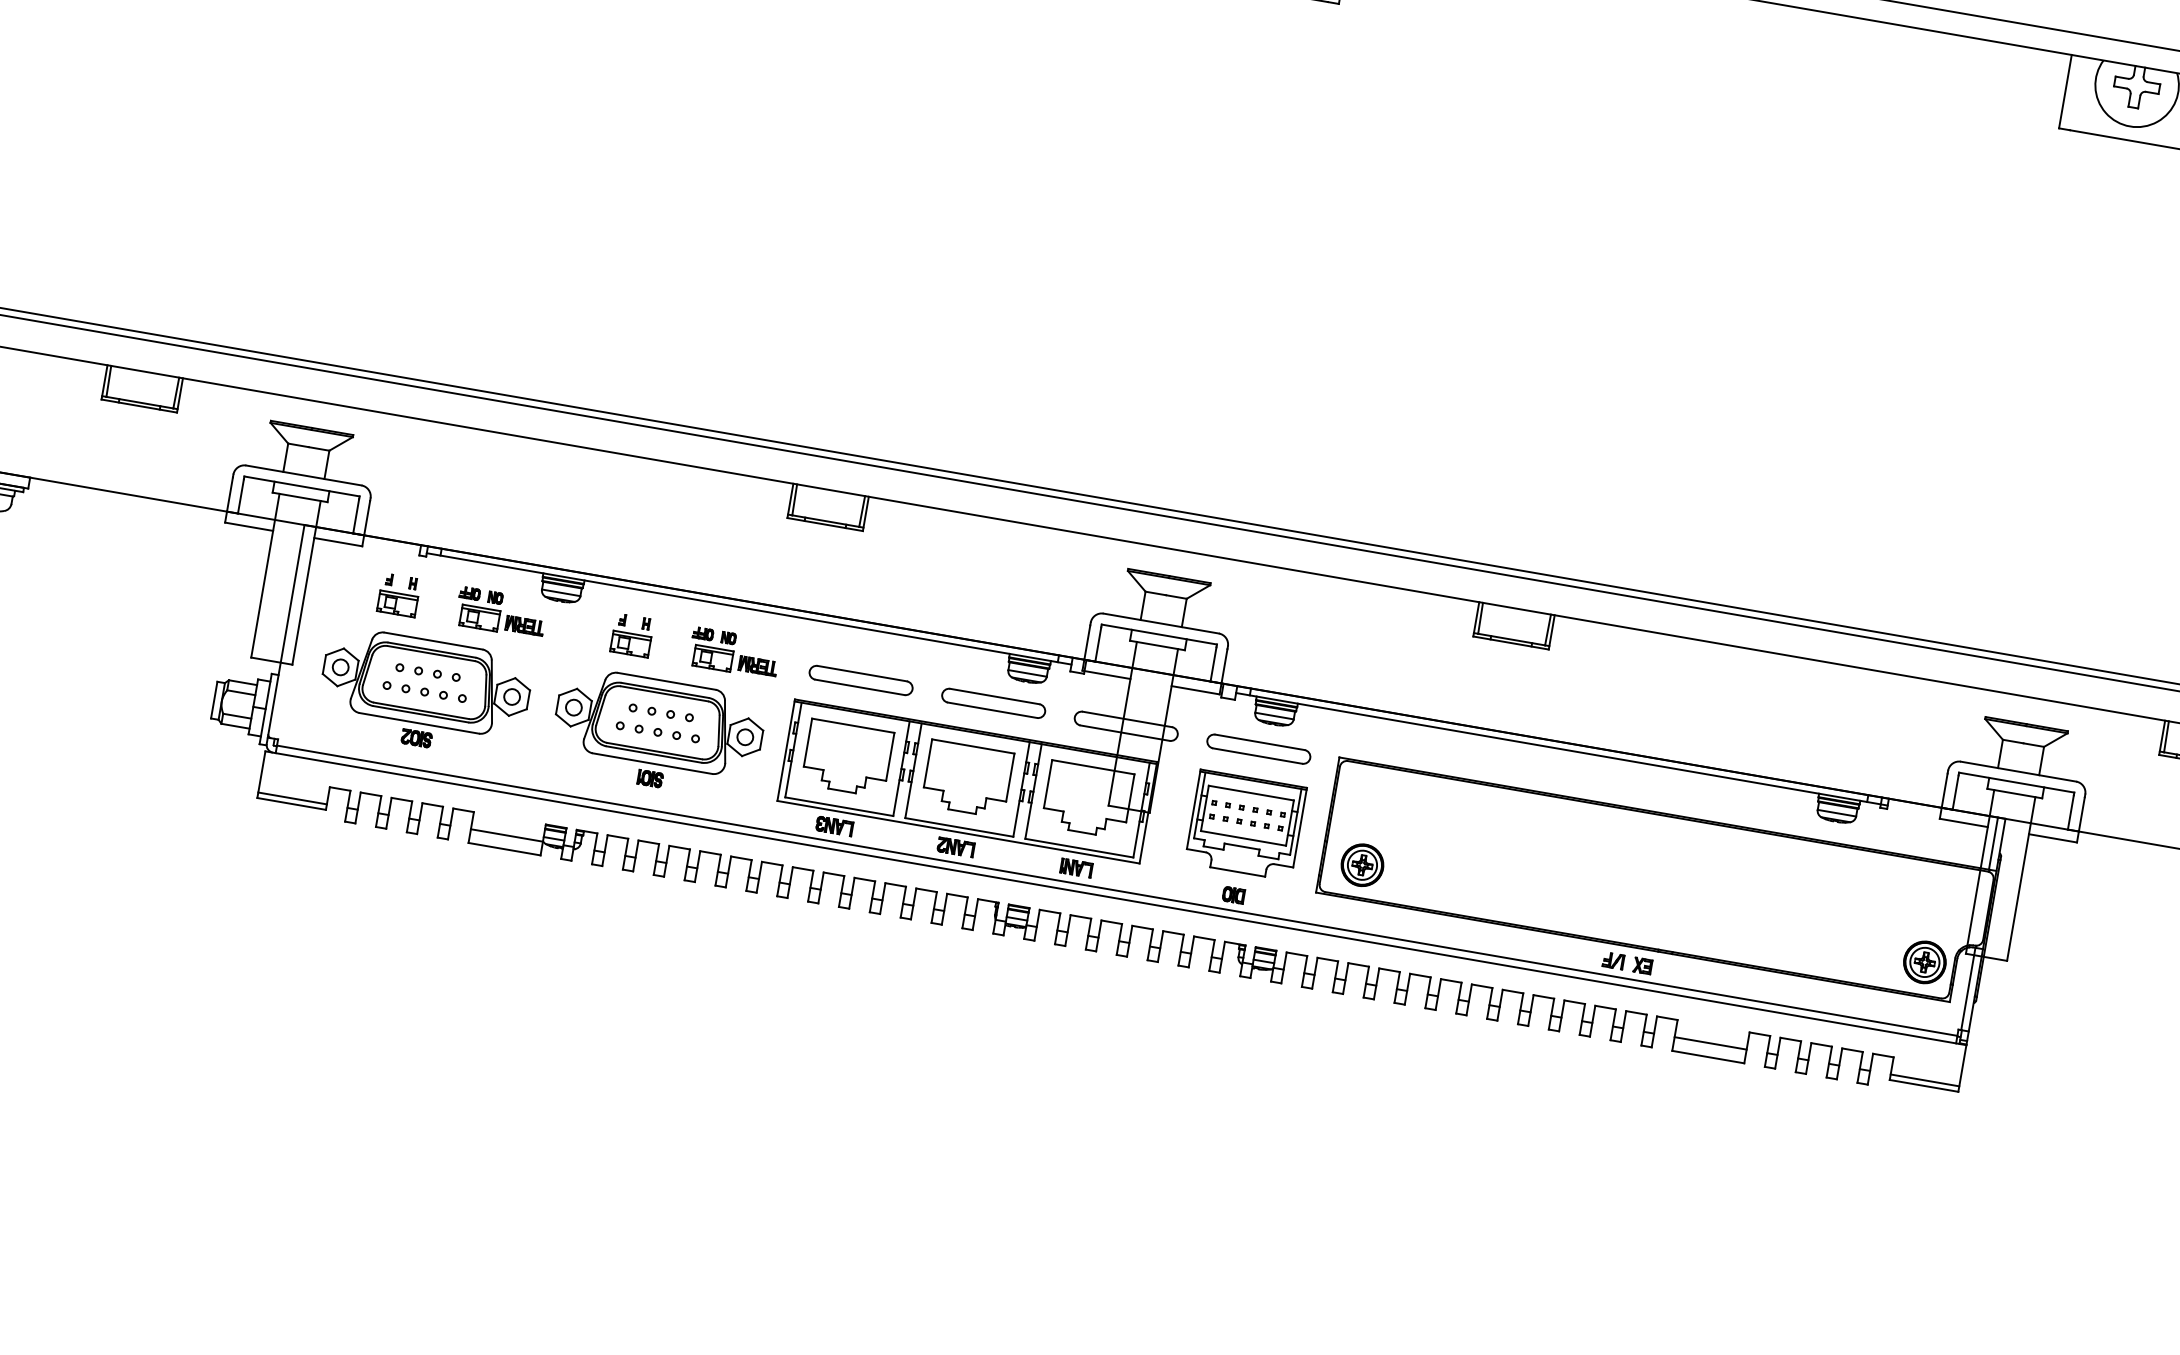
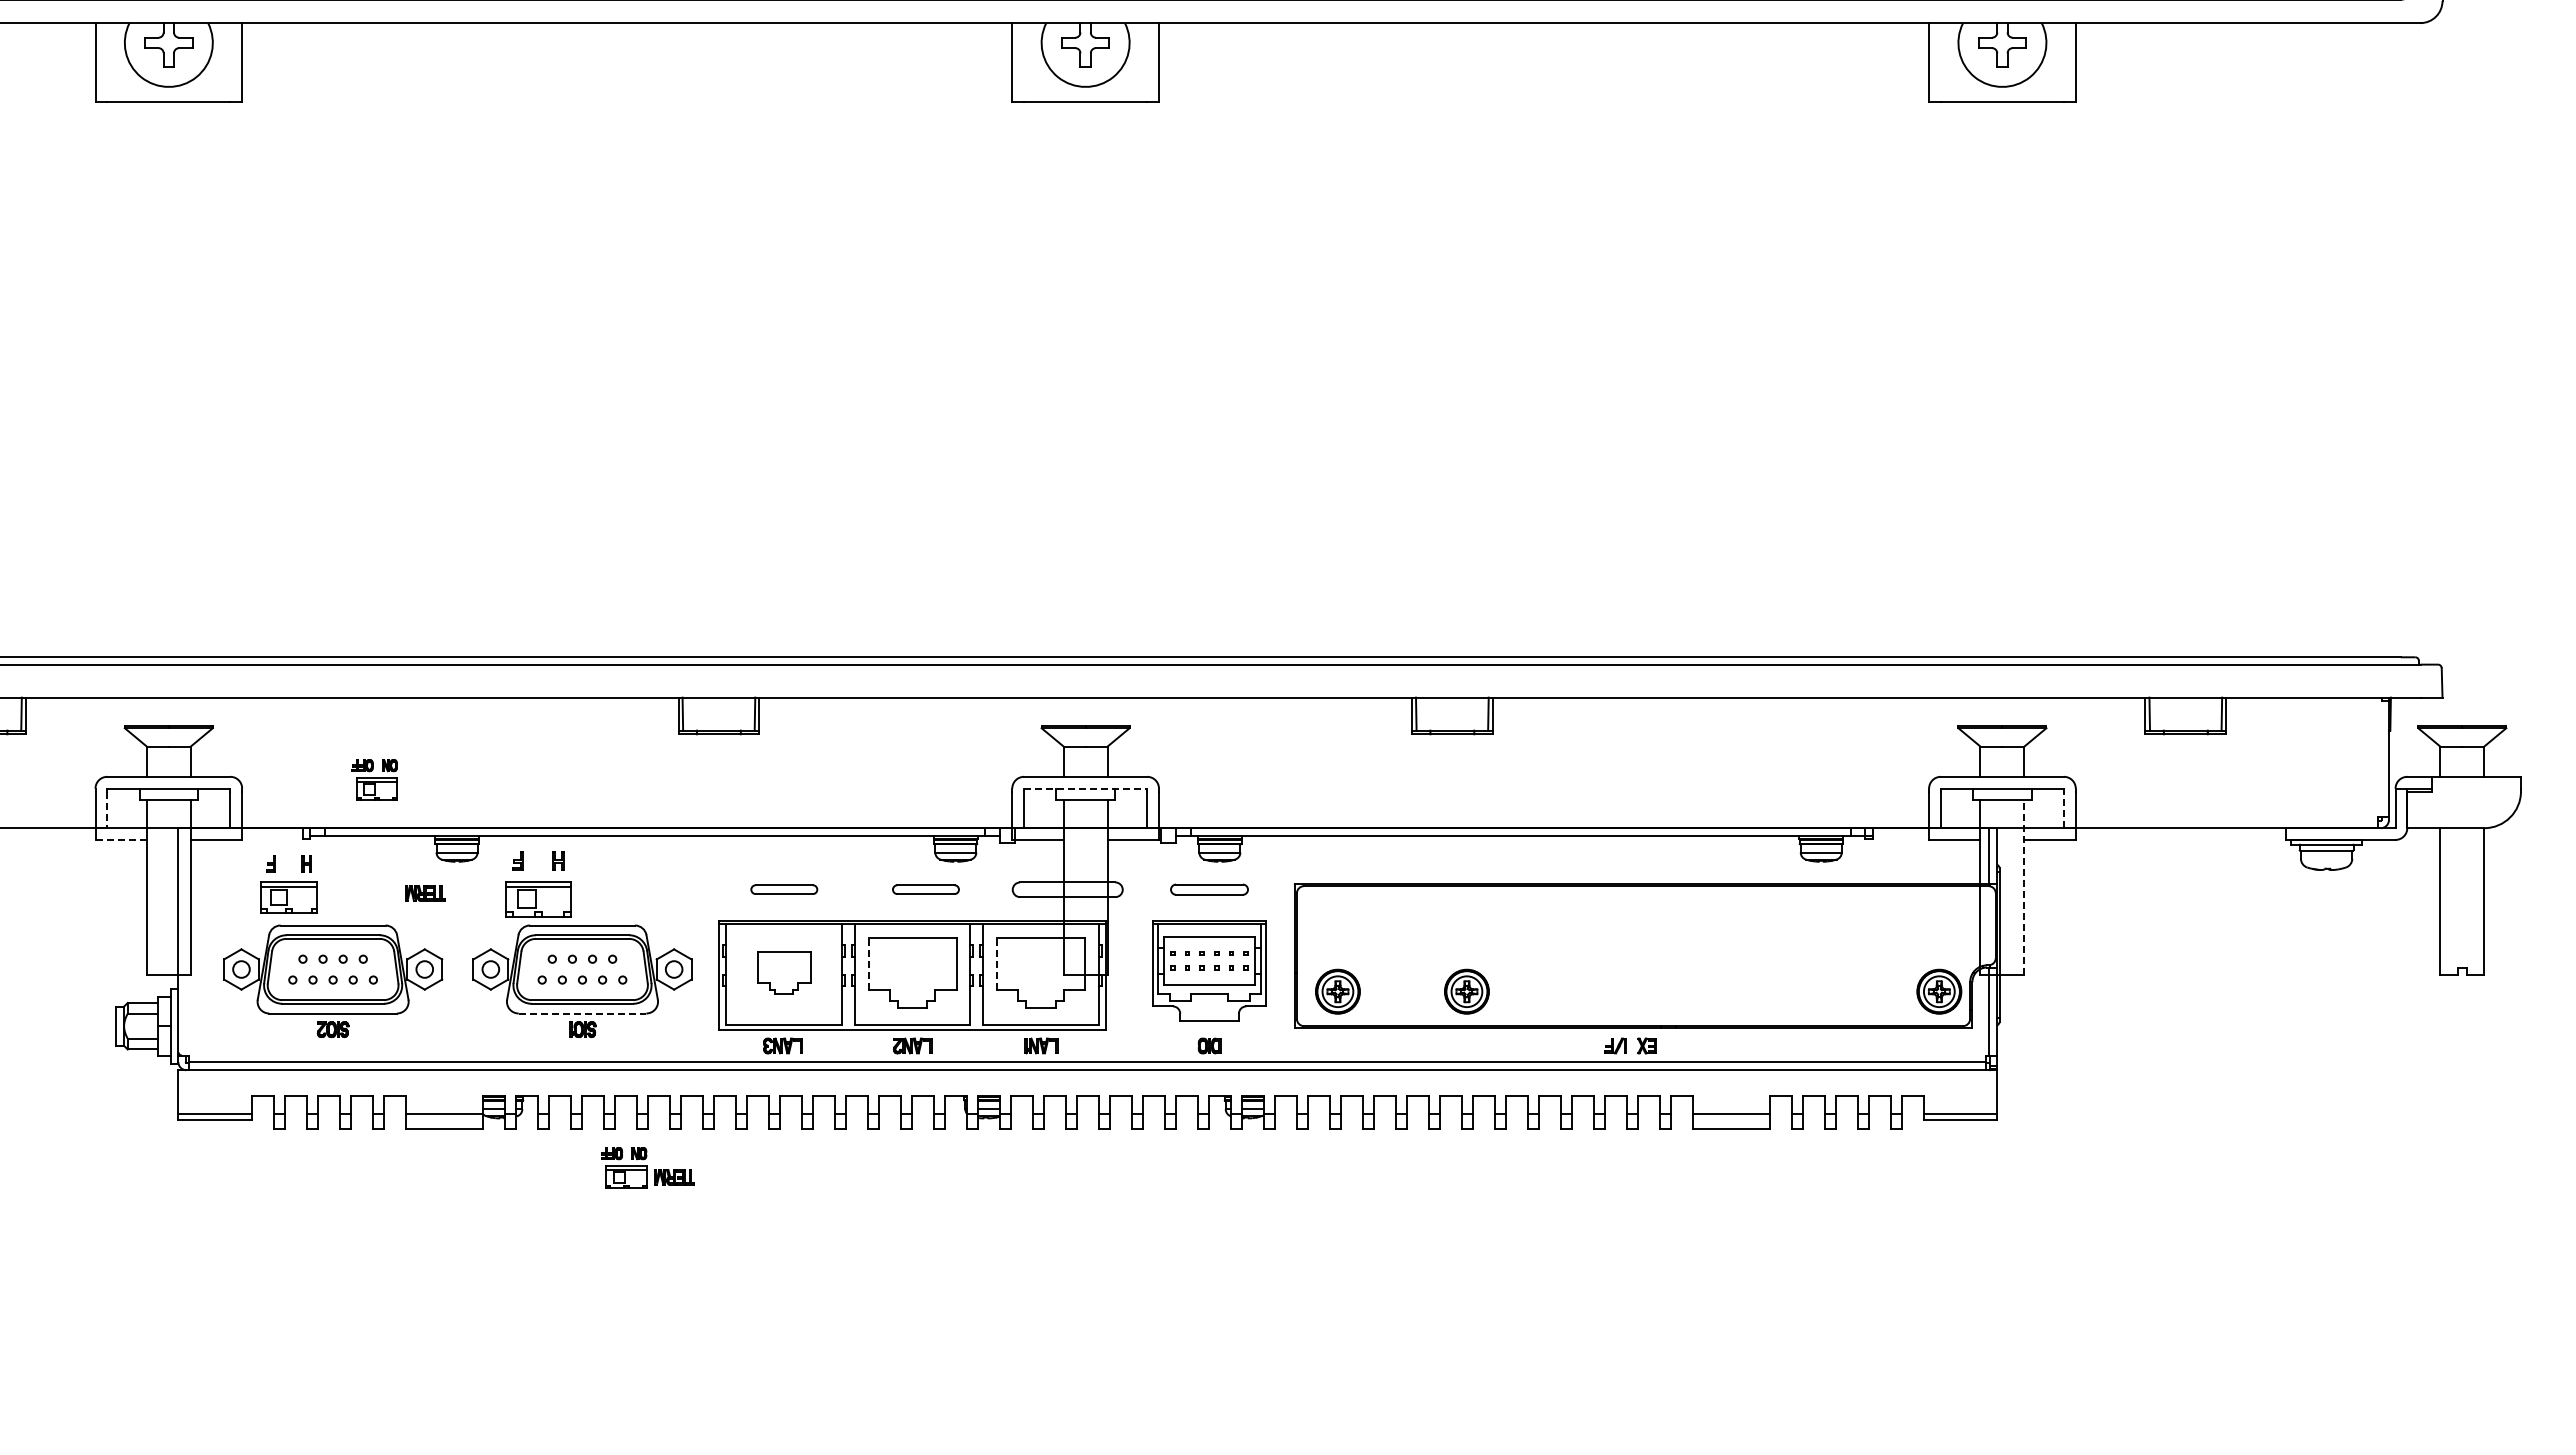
line: (241, 497) -> (107, 810), solid -> dashed
line: (249, 526) -> (121, 839), solid -> dashed
part: (398, 594) -> (288, 883), size x1.4
part: (478, 608) -> (374, 779), moved
part: (632, 634) -> (538, 883), size x1.6
line: (1159, 634) -> (1085, 788), solid -> dashed
part: (734, 652) -> (647, 1167), moved
part: (861, 680) -> (784, 889), size x0.6
part: (993, 703) -> (925, 889), size x0.6
part: (1258, 748) -> (1209, 889), size x0.7
part: (847, 757) -> (783, 972), size x0.6
line: (652, 763) -> (582, 1013), solid -> dashed
line: (928, 763) -> (868, 963), solid -> dashed
line: (1047, 783) -> (996, 963), solid -> dashed
line: (2071, 812) -> (2064, 809), solid -> dashed
line: (2021, 878) -> (2024, 887), solid -> dashed
part: (1482, 885) -> (1466, 991), added

